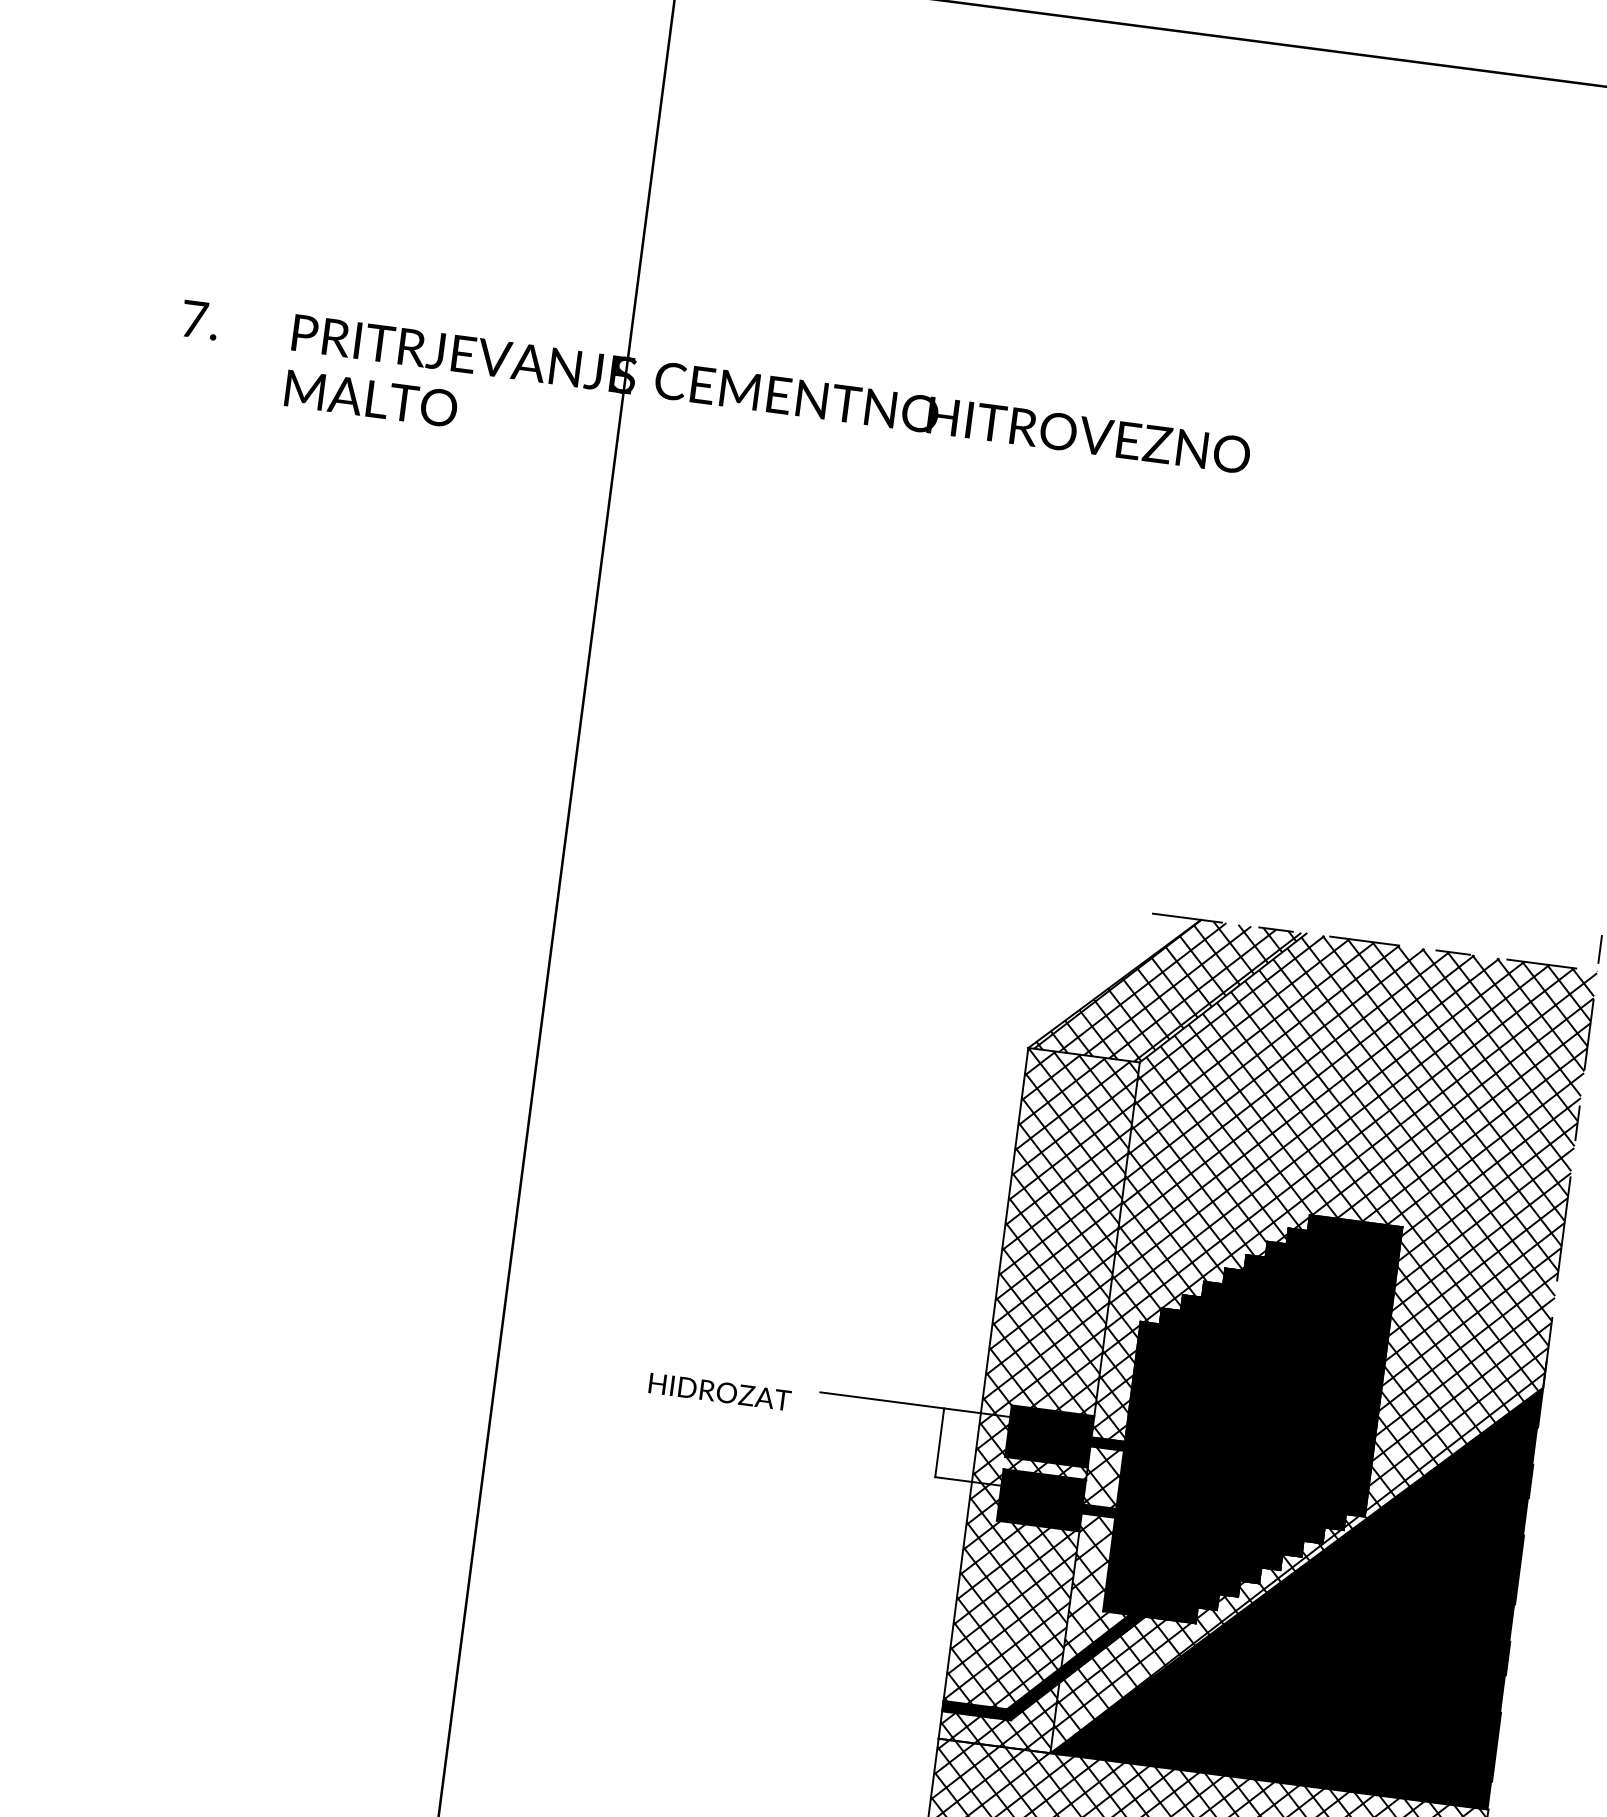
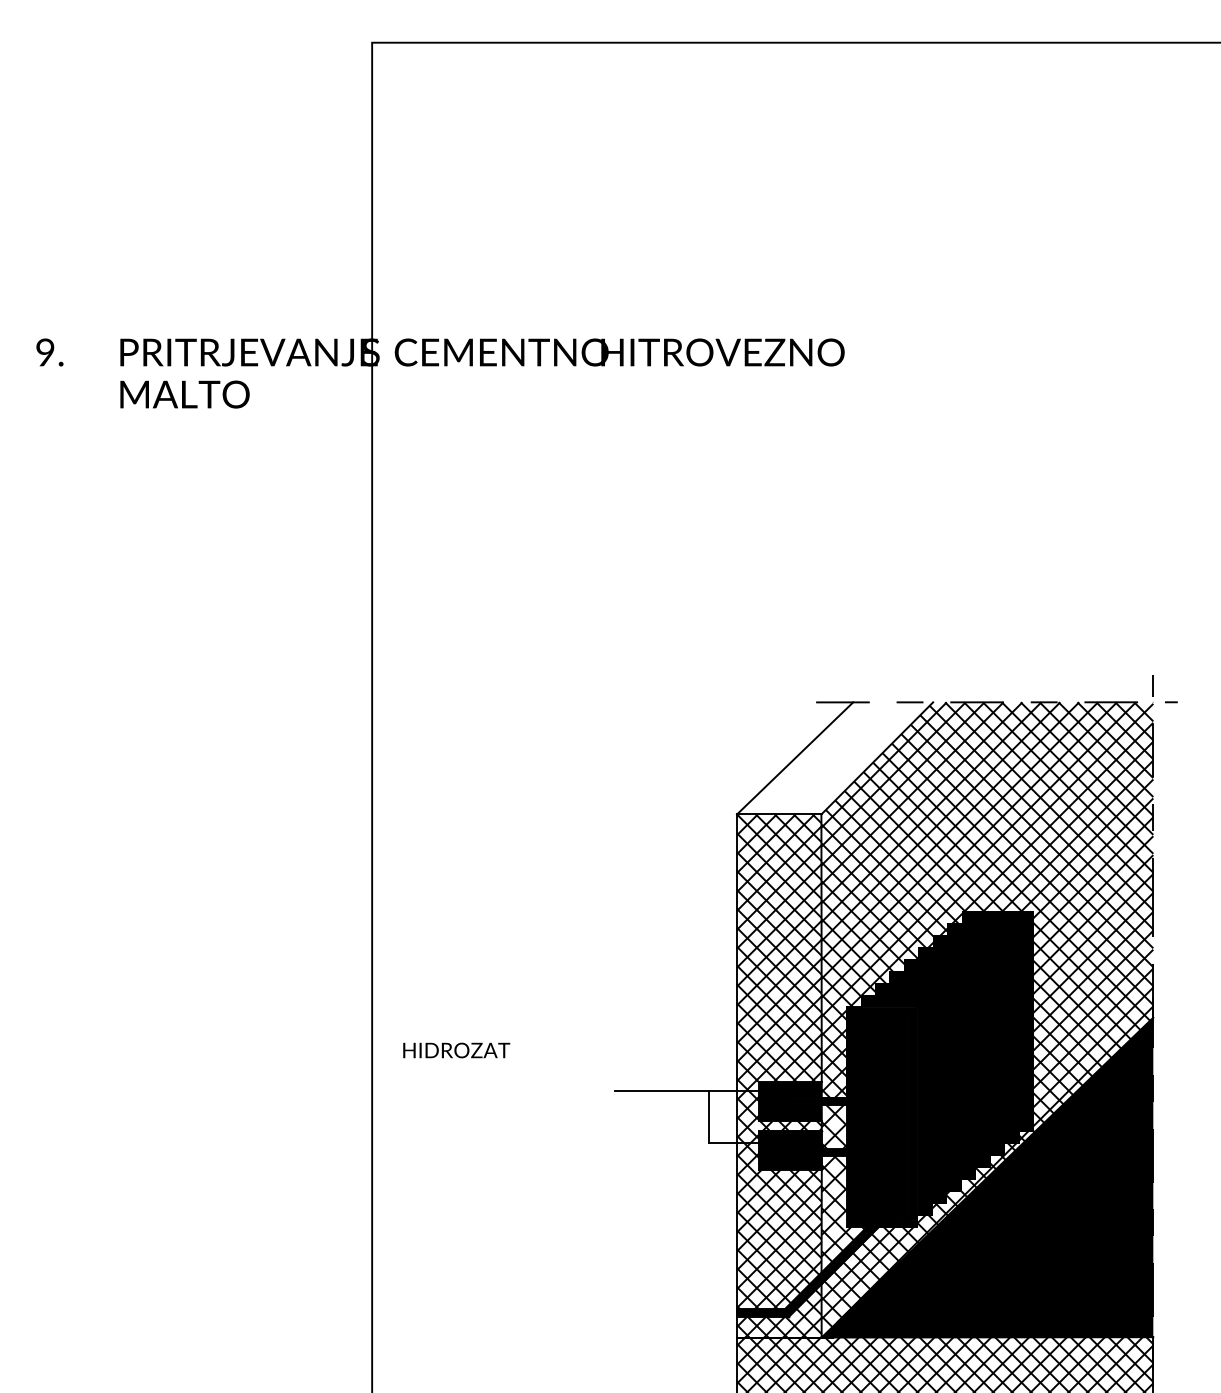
text: (194, 319) -> (45, 352), 7.^IPRITRJEVANJE -> 9.^IPRITRJEVANJE
hatch: (1168, 990) -> (835, 758), removed
text: (719, 1391) -> (456, 1050), moved

